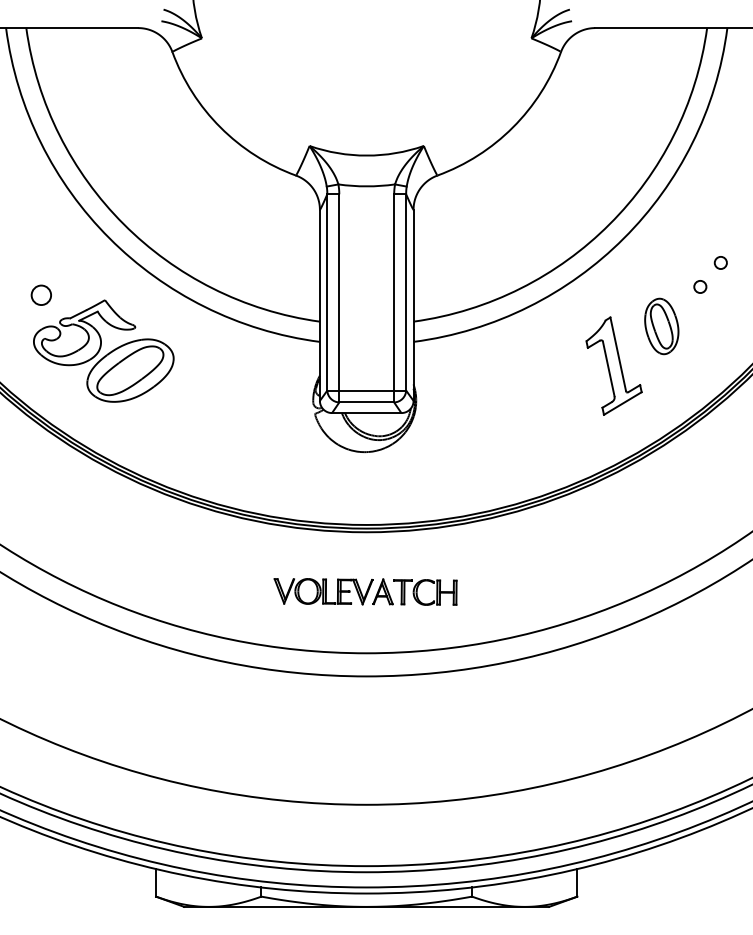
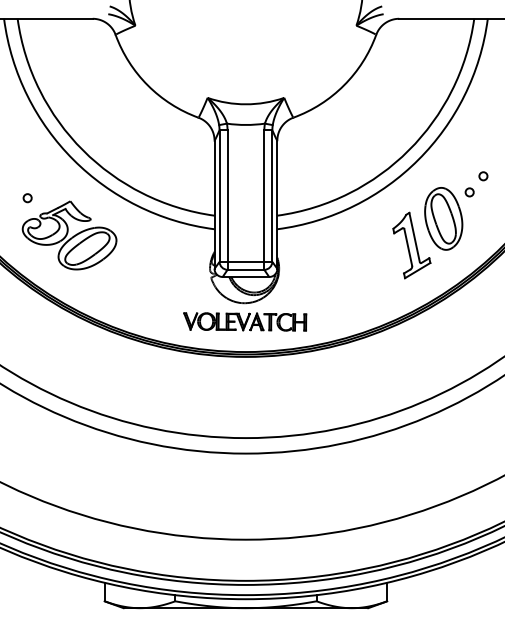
circle: (41, 296) -> (27, 198), size x0.62
part: (661, 325) -> (443, 218), size x1.67
part: (366, 591) -> (245, 321), moved

